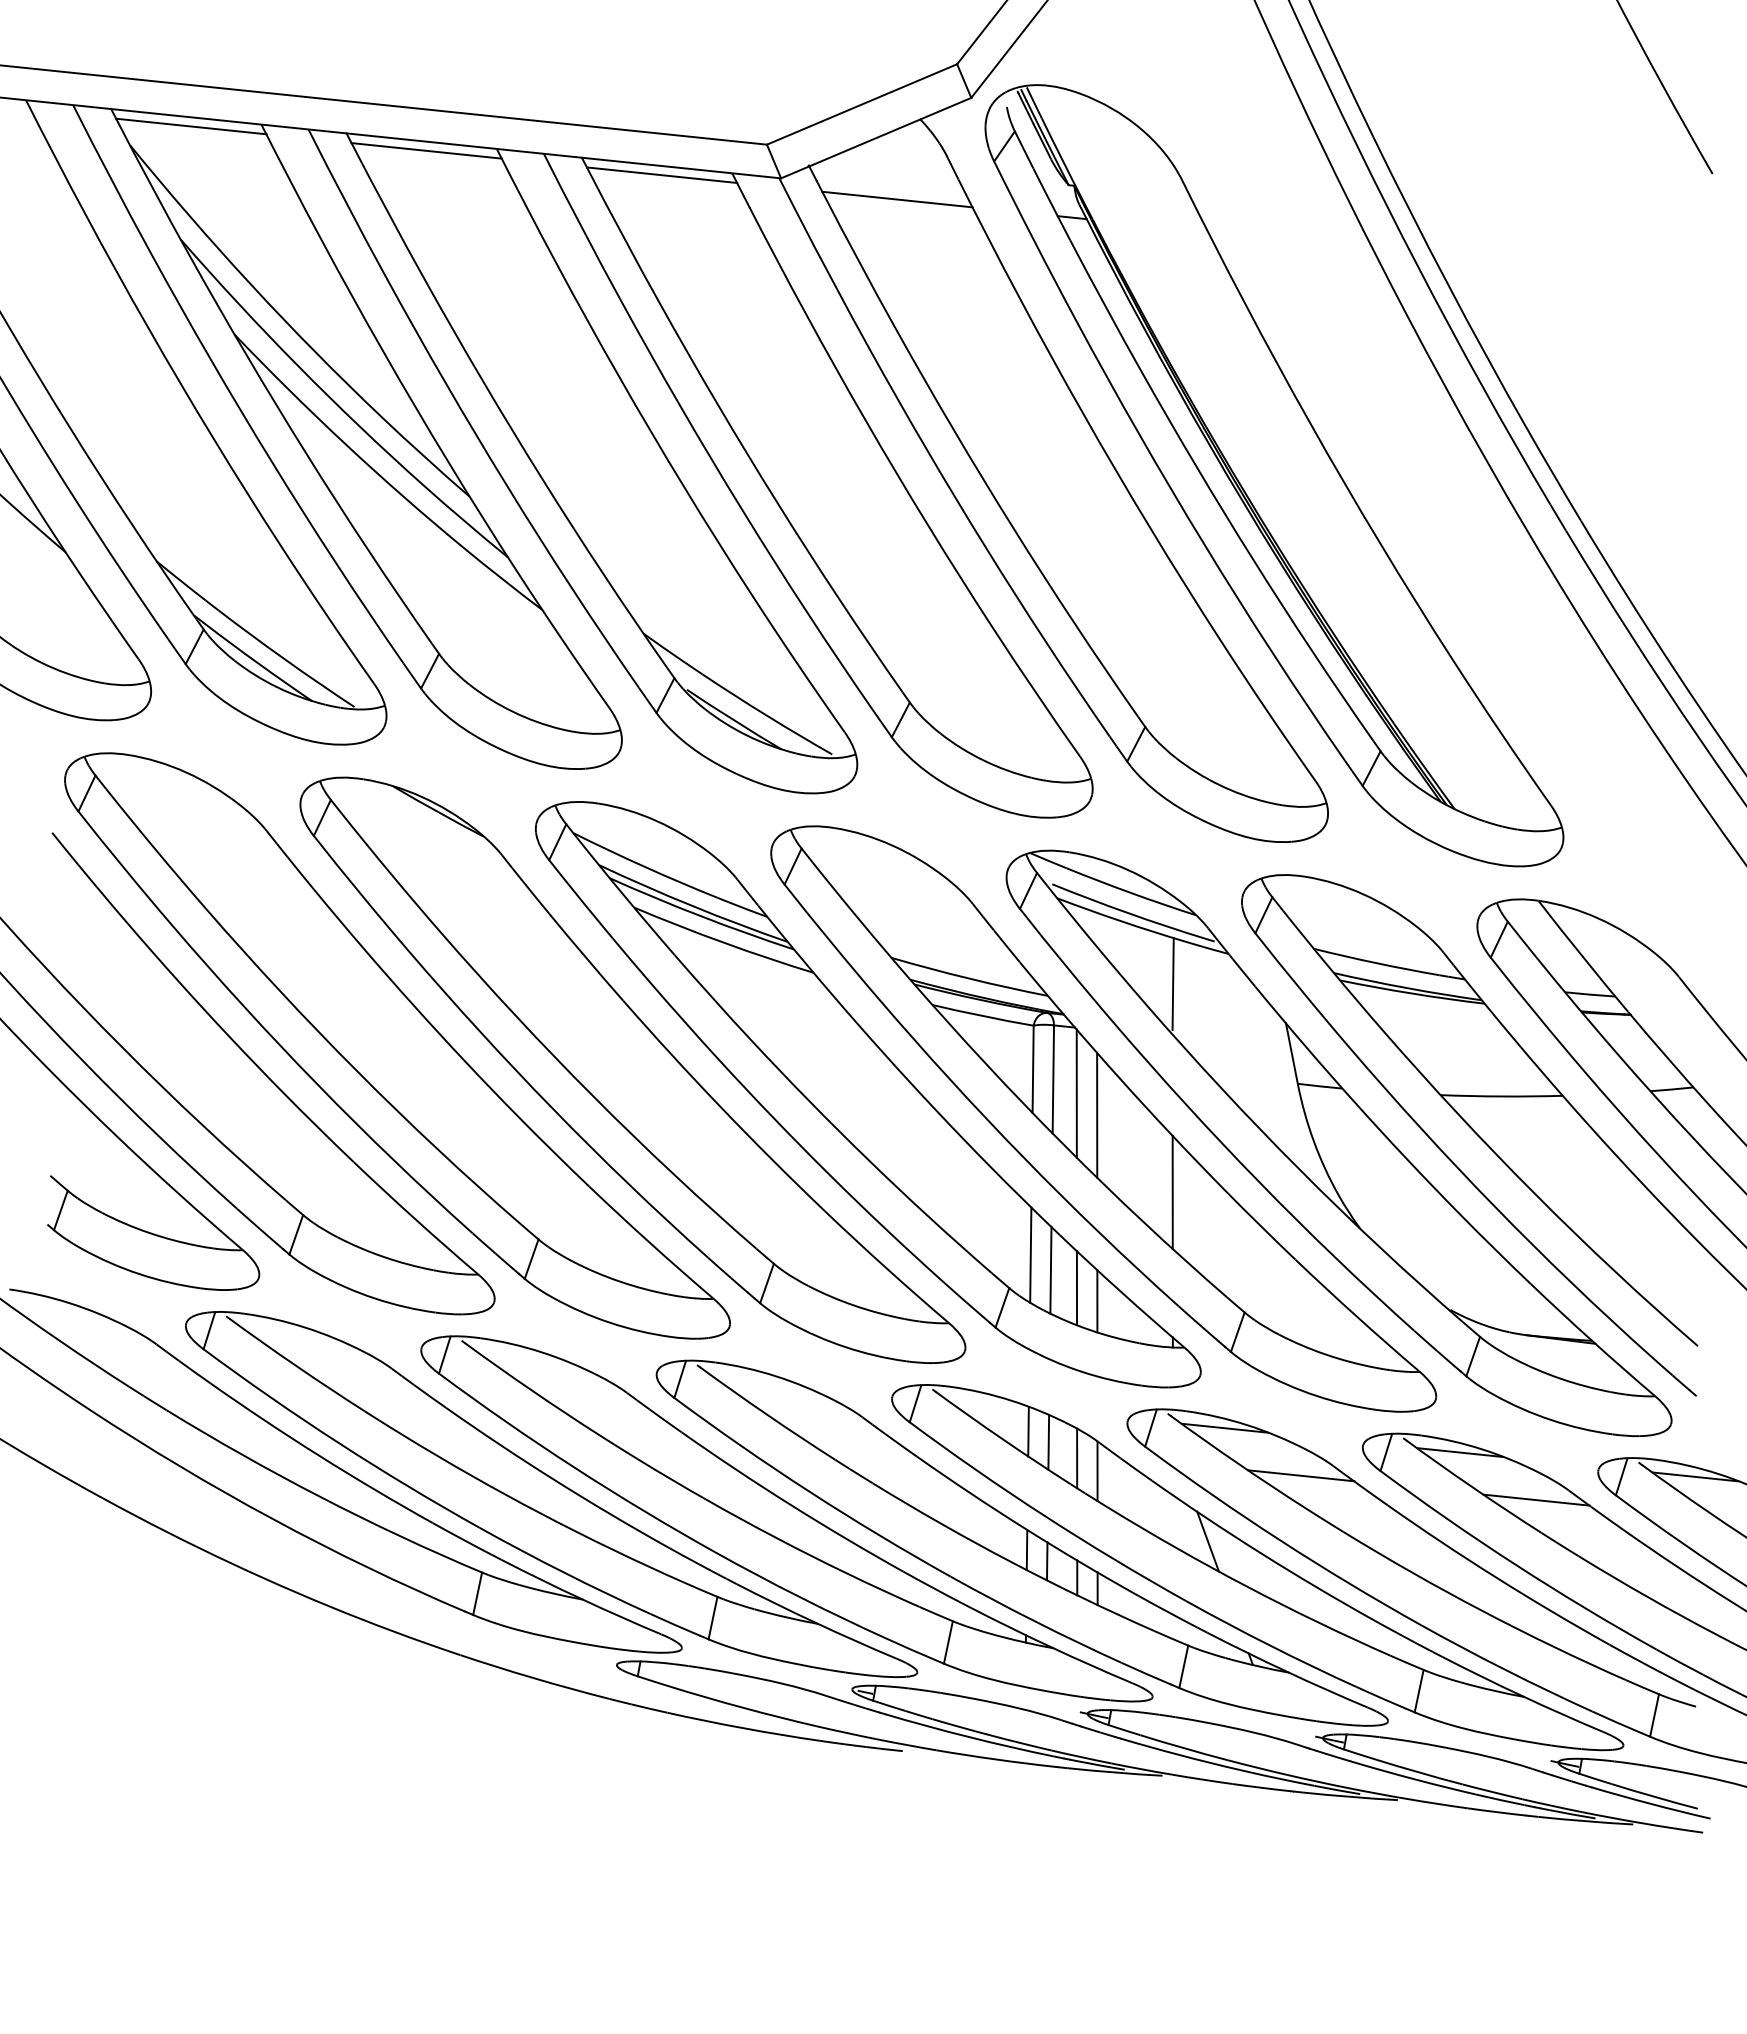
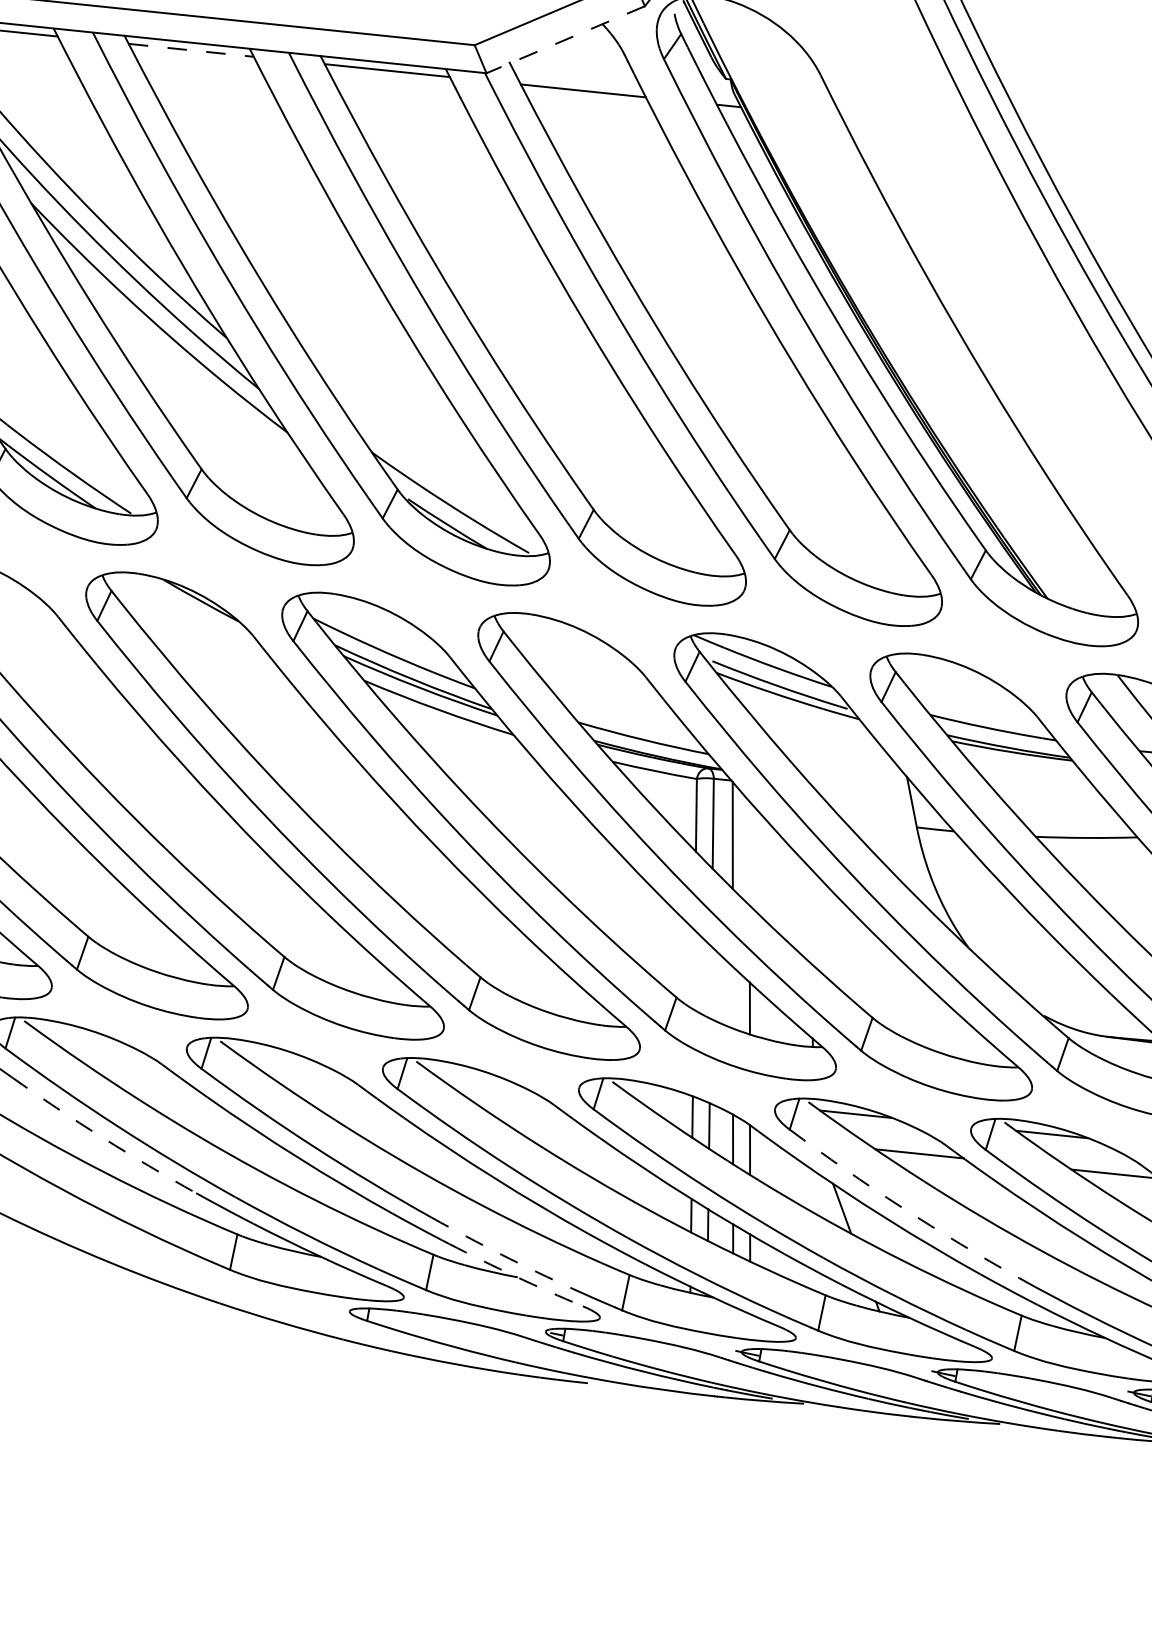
line: (875, 138) -> (565, 40), solid -> dashed
line: (426, 150) -> (191, 50), solid -> dashed
line: (1172, 984) -> (812, 744), removed
line: (1097, 1114) -> (750, 852), removed
line: (1172, 1191) -> (812, 917), removed
line: (1030, 1254) -> (694, 969), removed
line: (1050, 1269) -> (710, 982), removed
line: (1076, 1288) -> (732, 997), removed
arc: (319, 1456) -> (102, 1137), solid -> dashed
arc: (1280, 1540) -> (902, 1207), solid -> dashed
arc: (799, 1597) -> (501, 1255), solid -> dashed
arc: (815, 1622) -> (515, 1276), solid -> dashed

